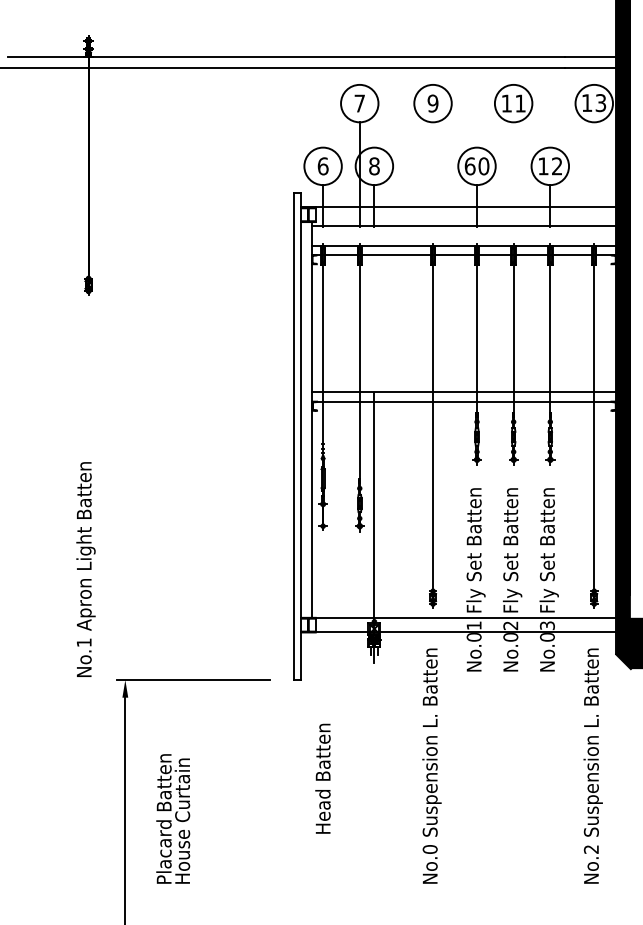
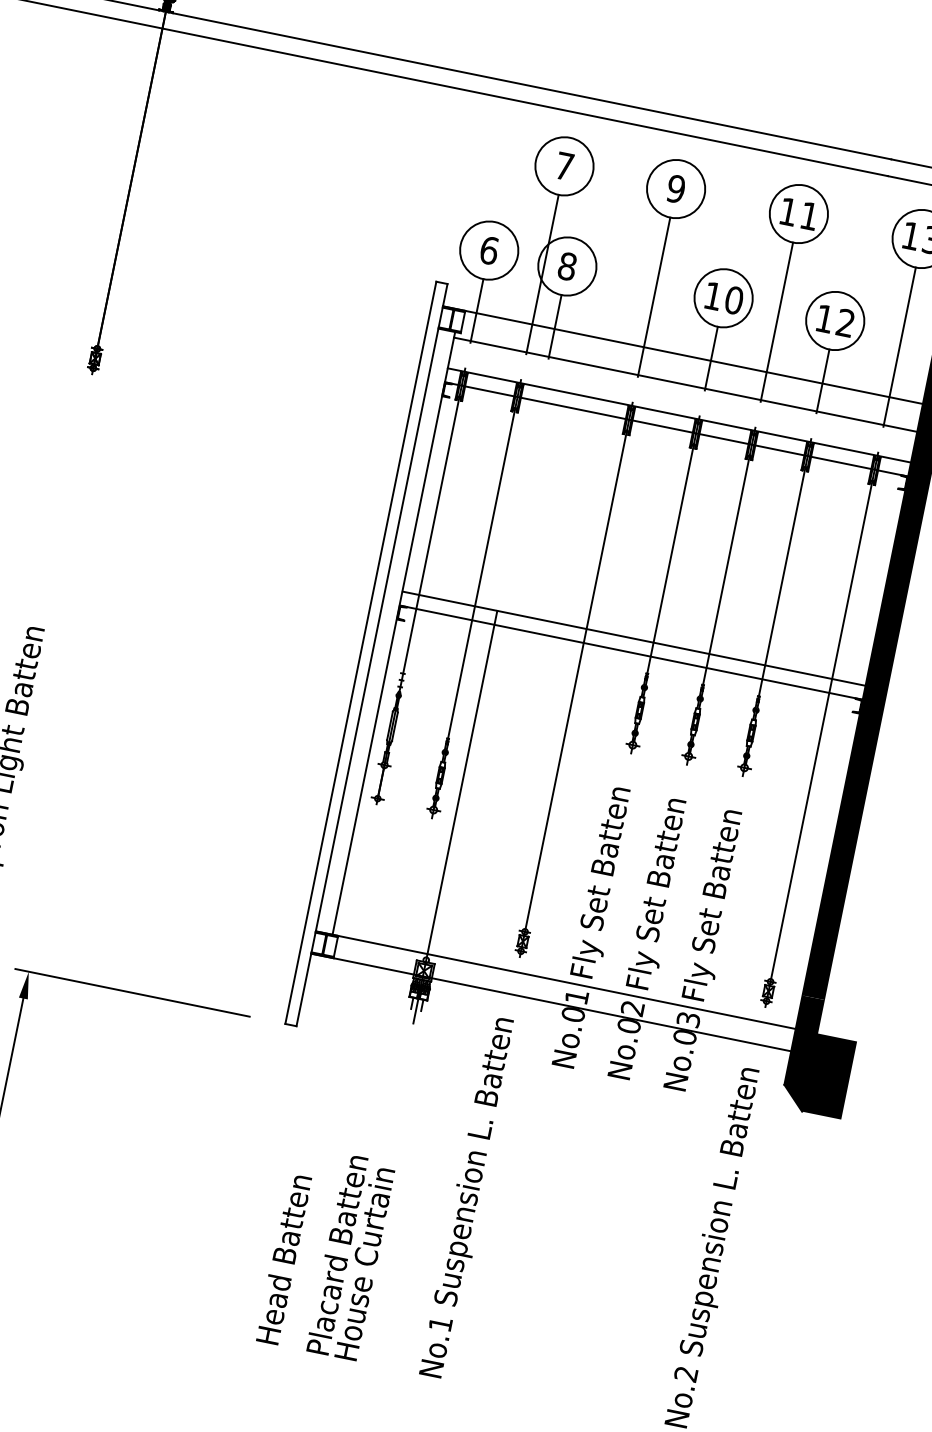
text: (469, 166) -> (712, 296), 60 -> 10
line: (433, 174) -> (654, 297), added
line: (513, 174) -> (776, 321), added
line: (594, 174) -> (900, 347), added
text: (322, 778) -> (283, 1258), moved
text: (173, 818) -> (351, 1256), moved
text: (429, 849) -> (439, 1323), No.0 -> No.1

